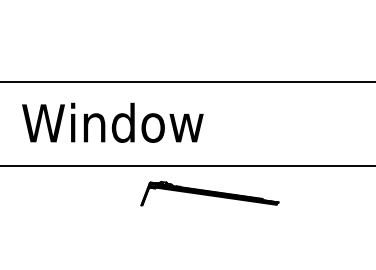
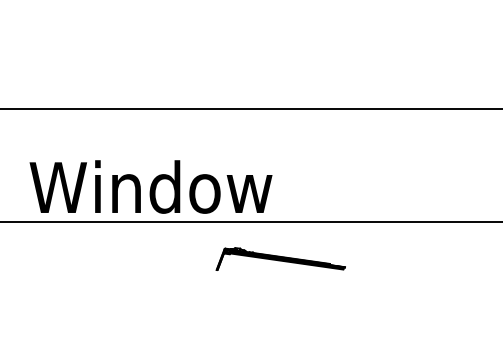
text: (112, 122) -> (150, 186), moved
part: (209, 193) -> (280, 258), size x0.7

